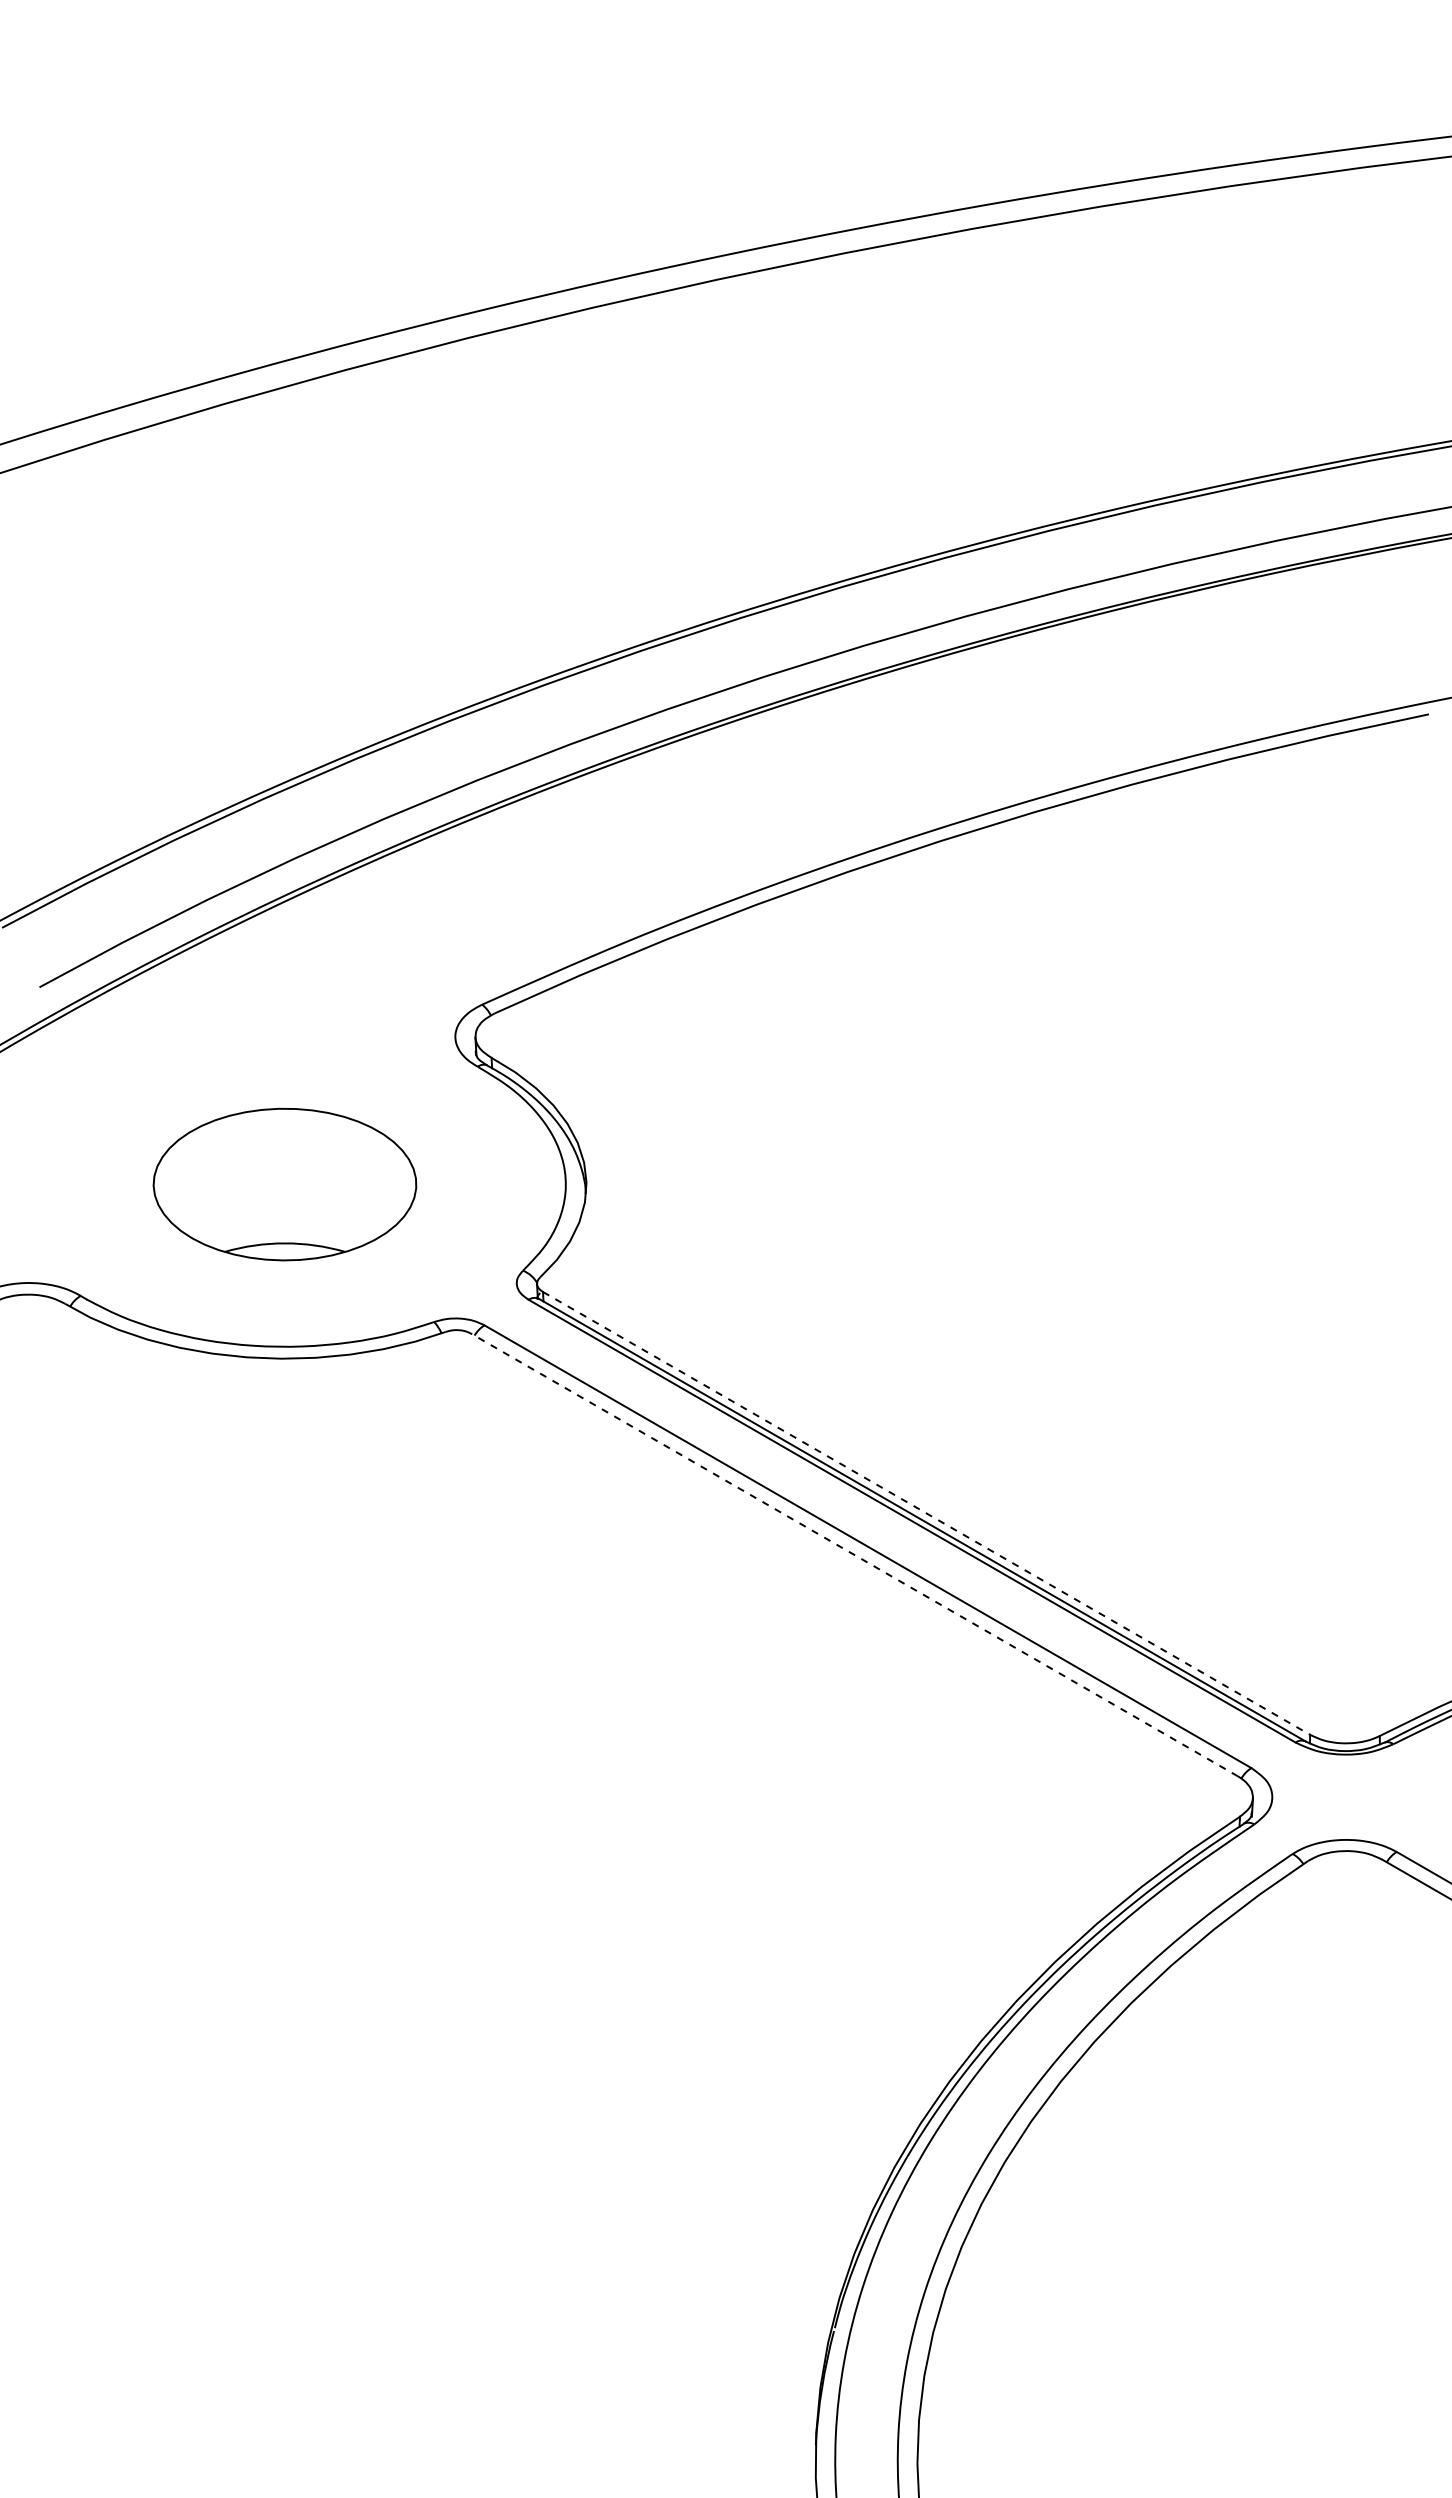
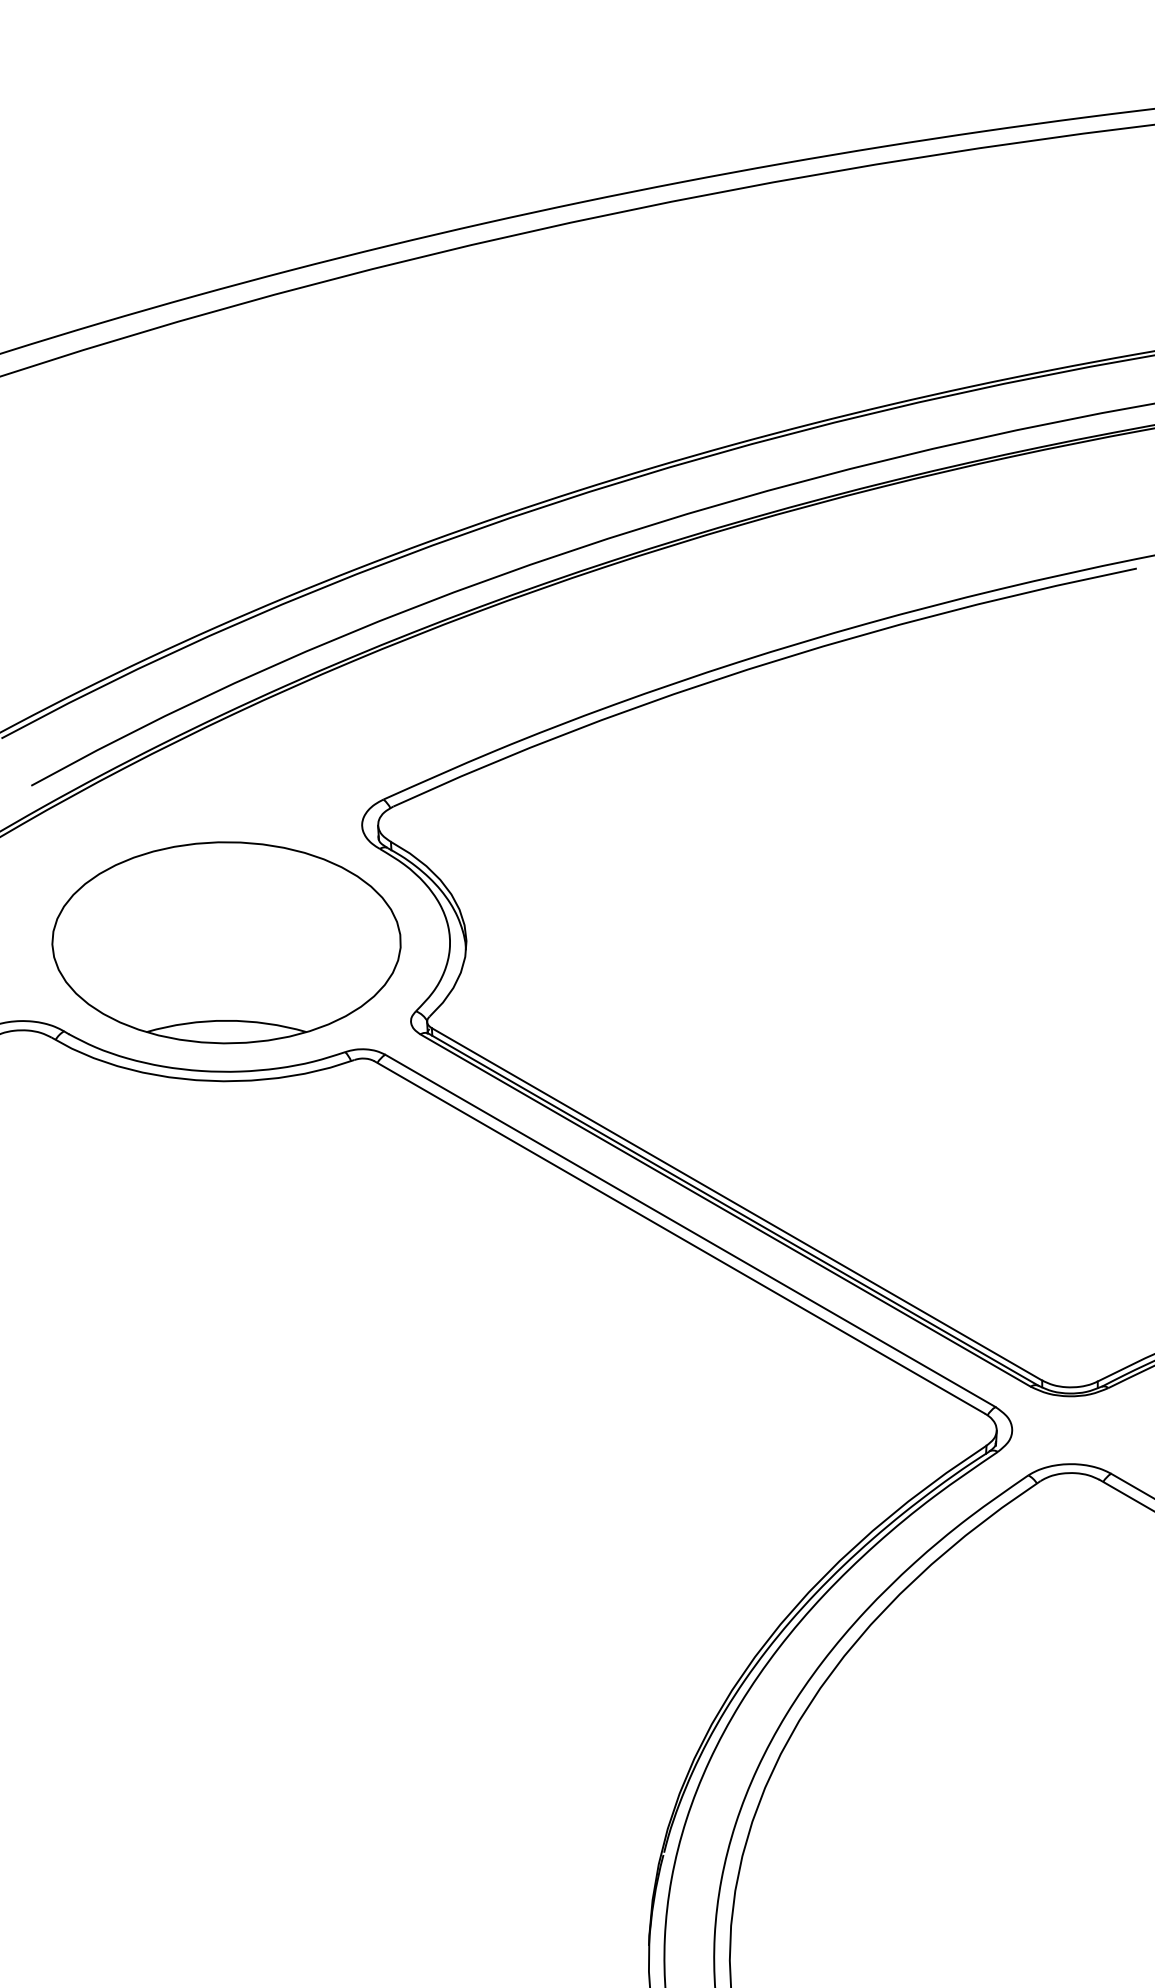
part: (284, 1184) -> (226, 942), size x1.67
line: (926, 1513) -> (737, 1204), dashed -> solid
line: (854, 1554) -> (679, 1237), dashed -> solid

